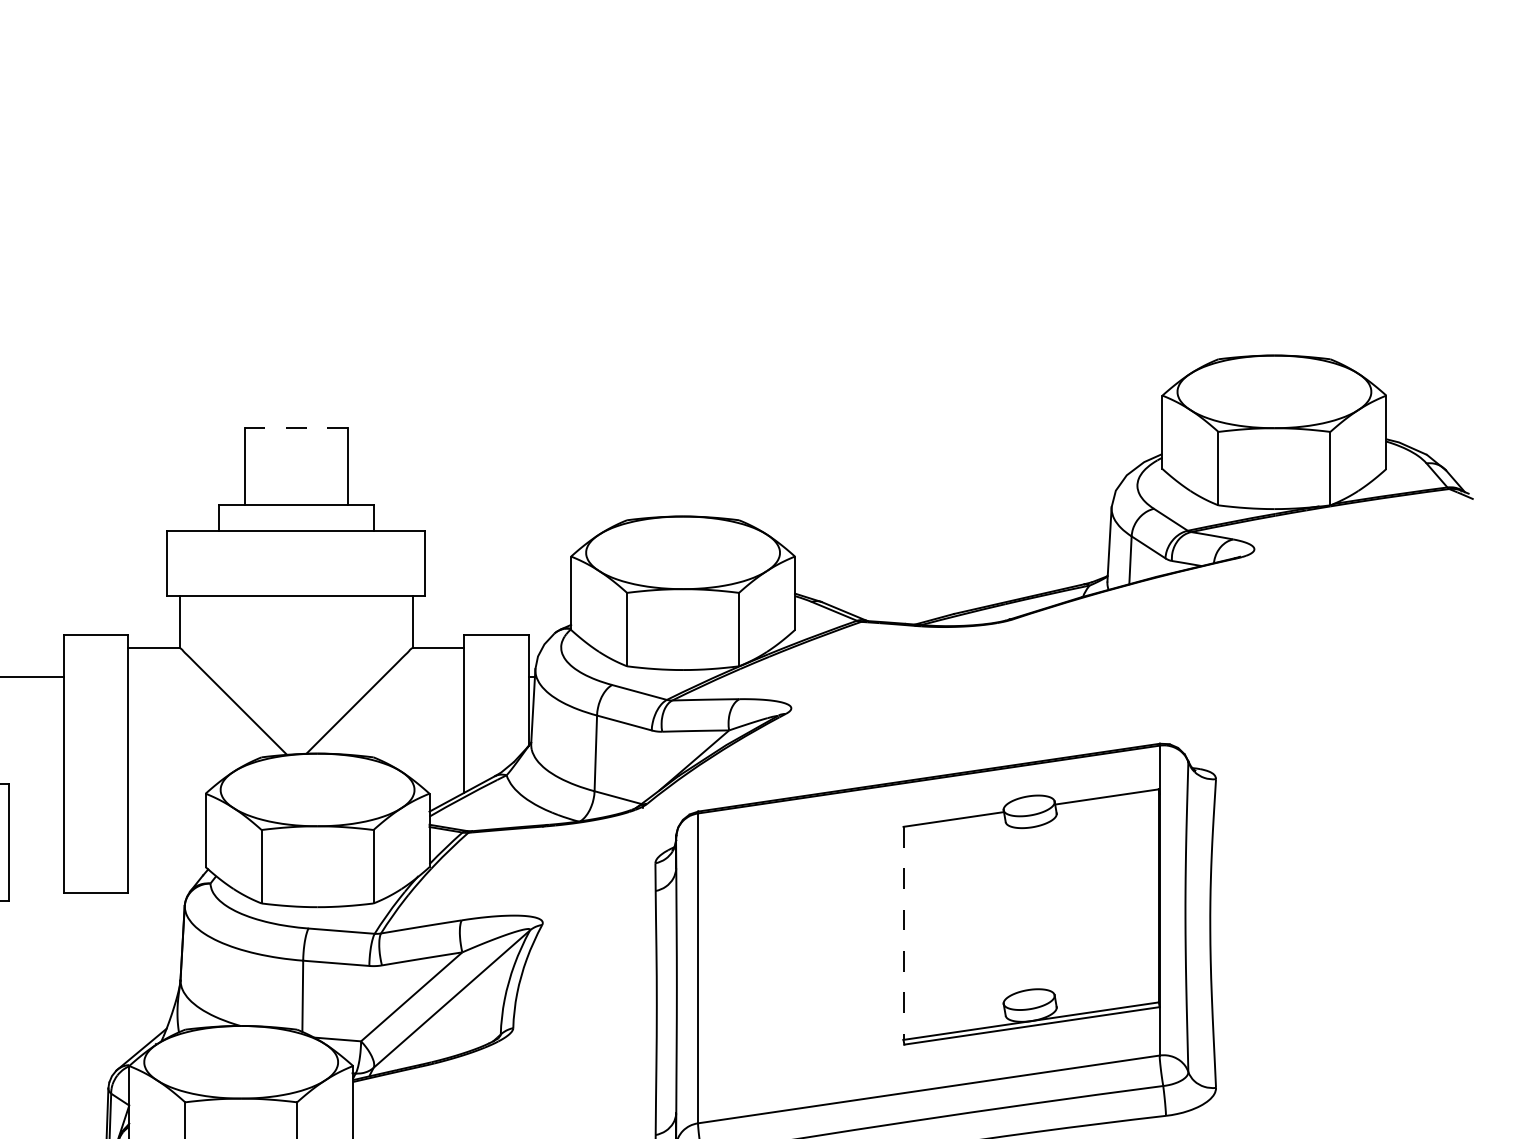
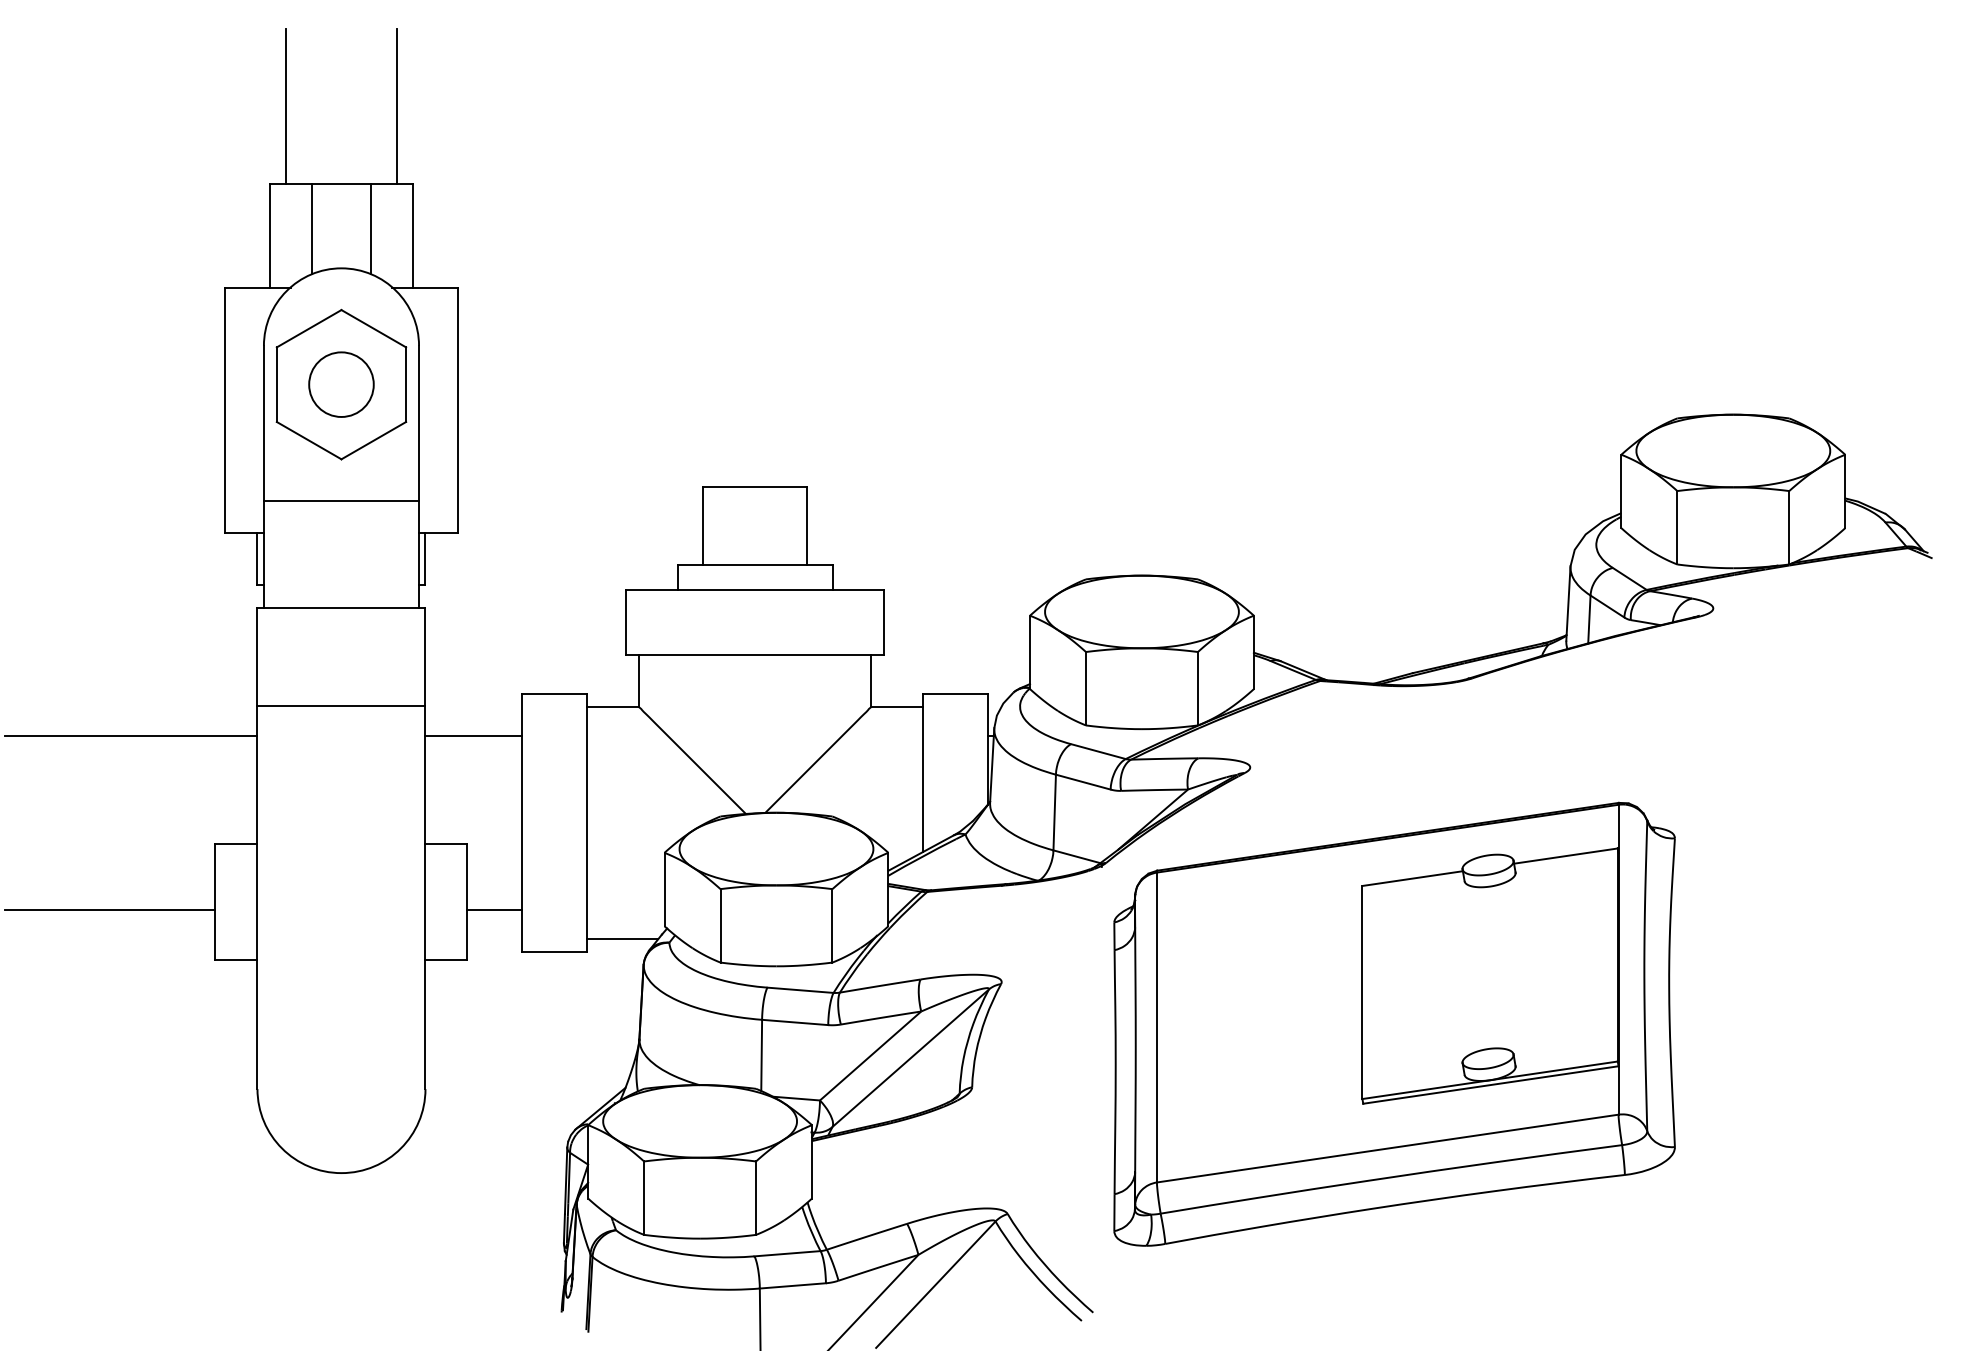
line: (296, 428) -> (755, 487), dashed -> solid
line: (35, 850) -> (494, 909), added
line: (163, 880) -> (622, 939), added
line: (903, 933) -> (1362, 992), dashed -> solid

